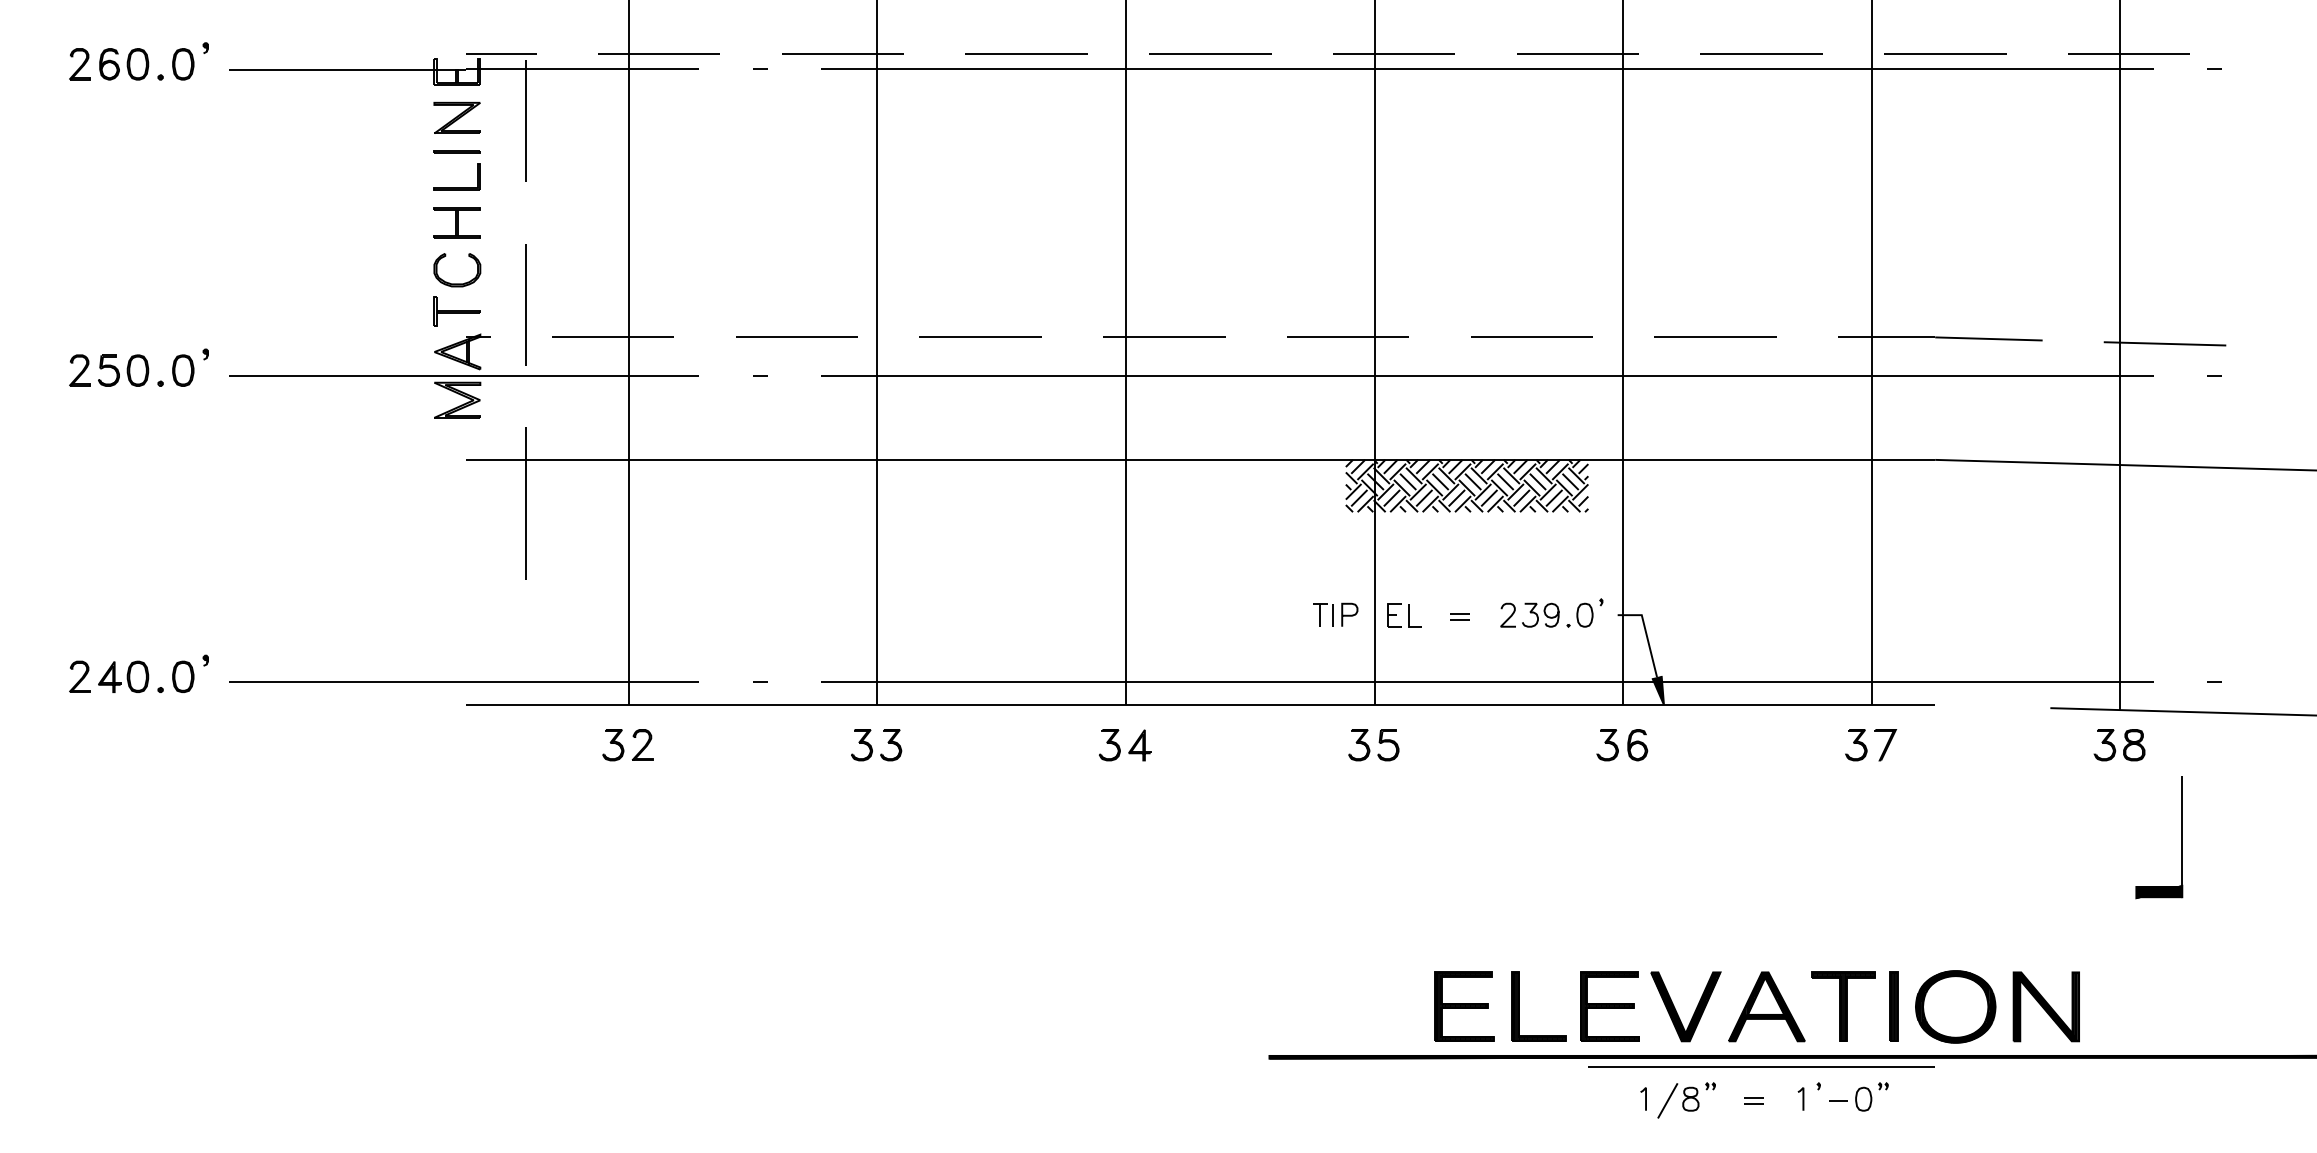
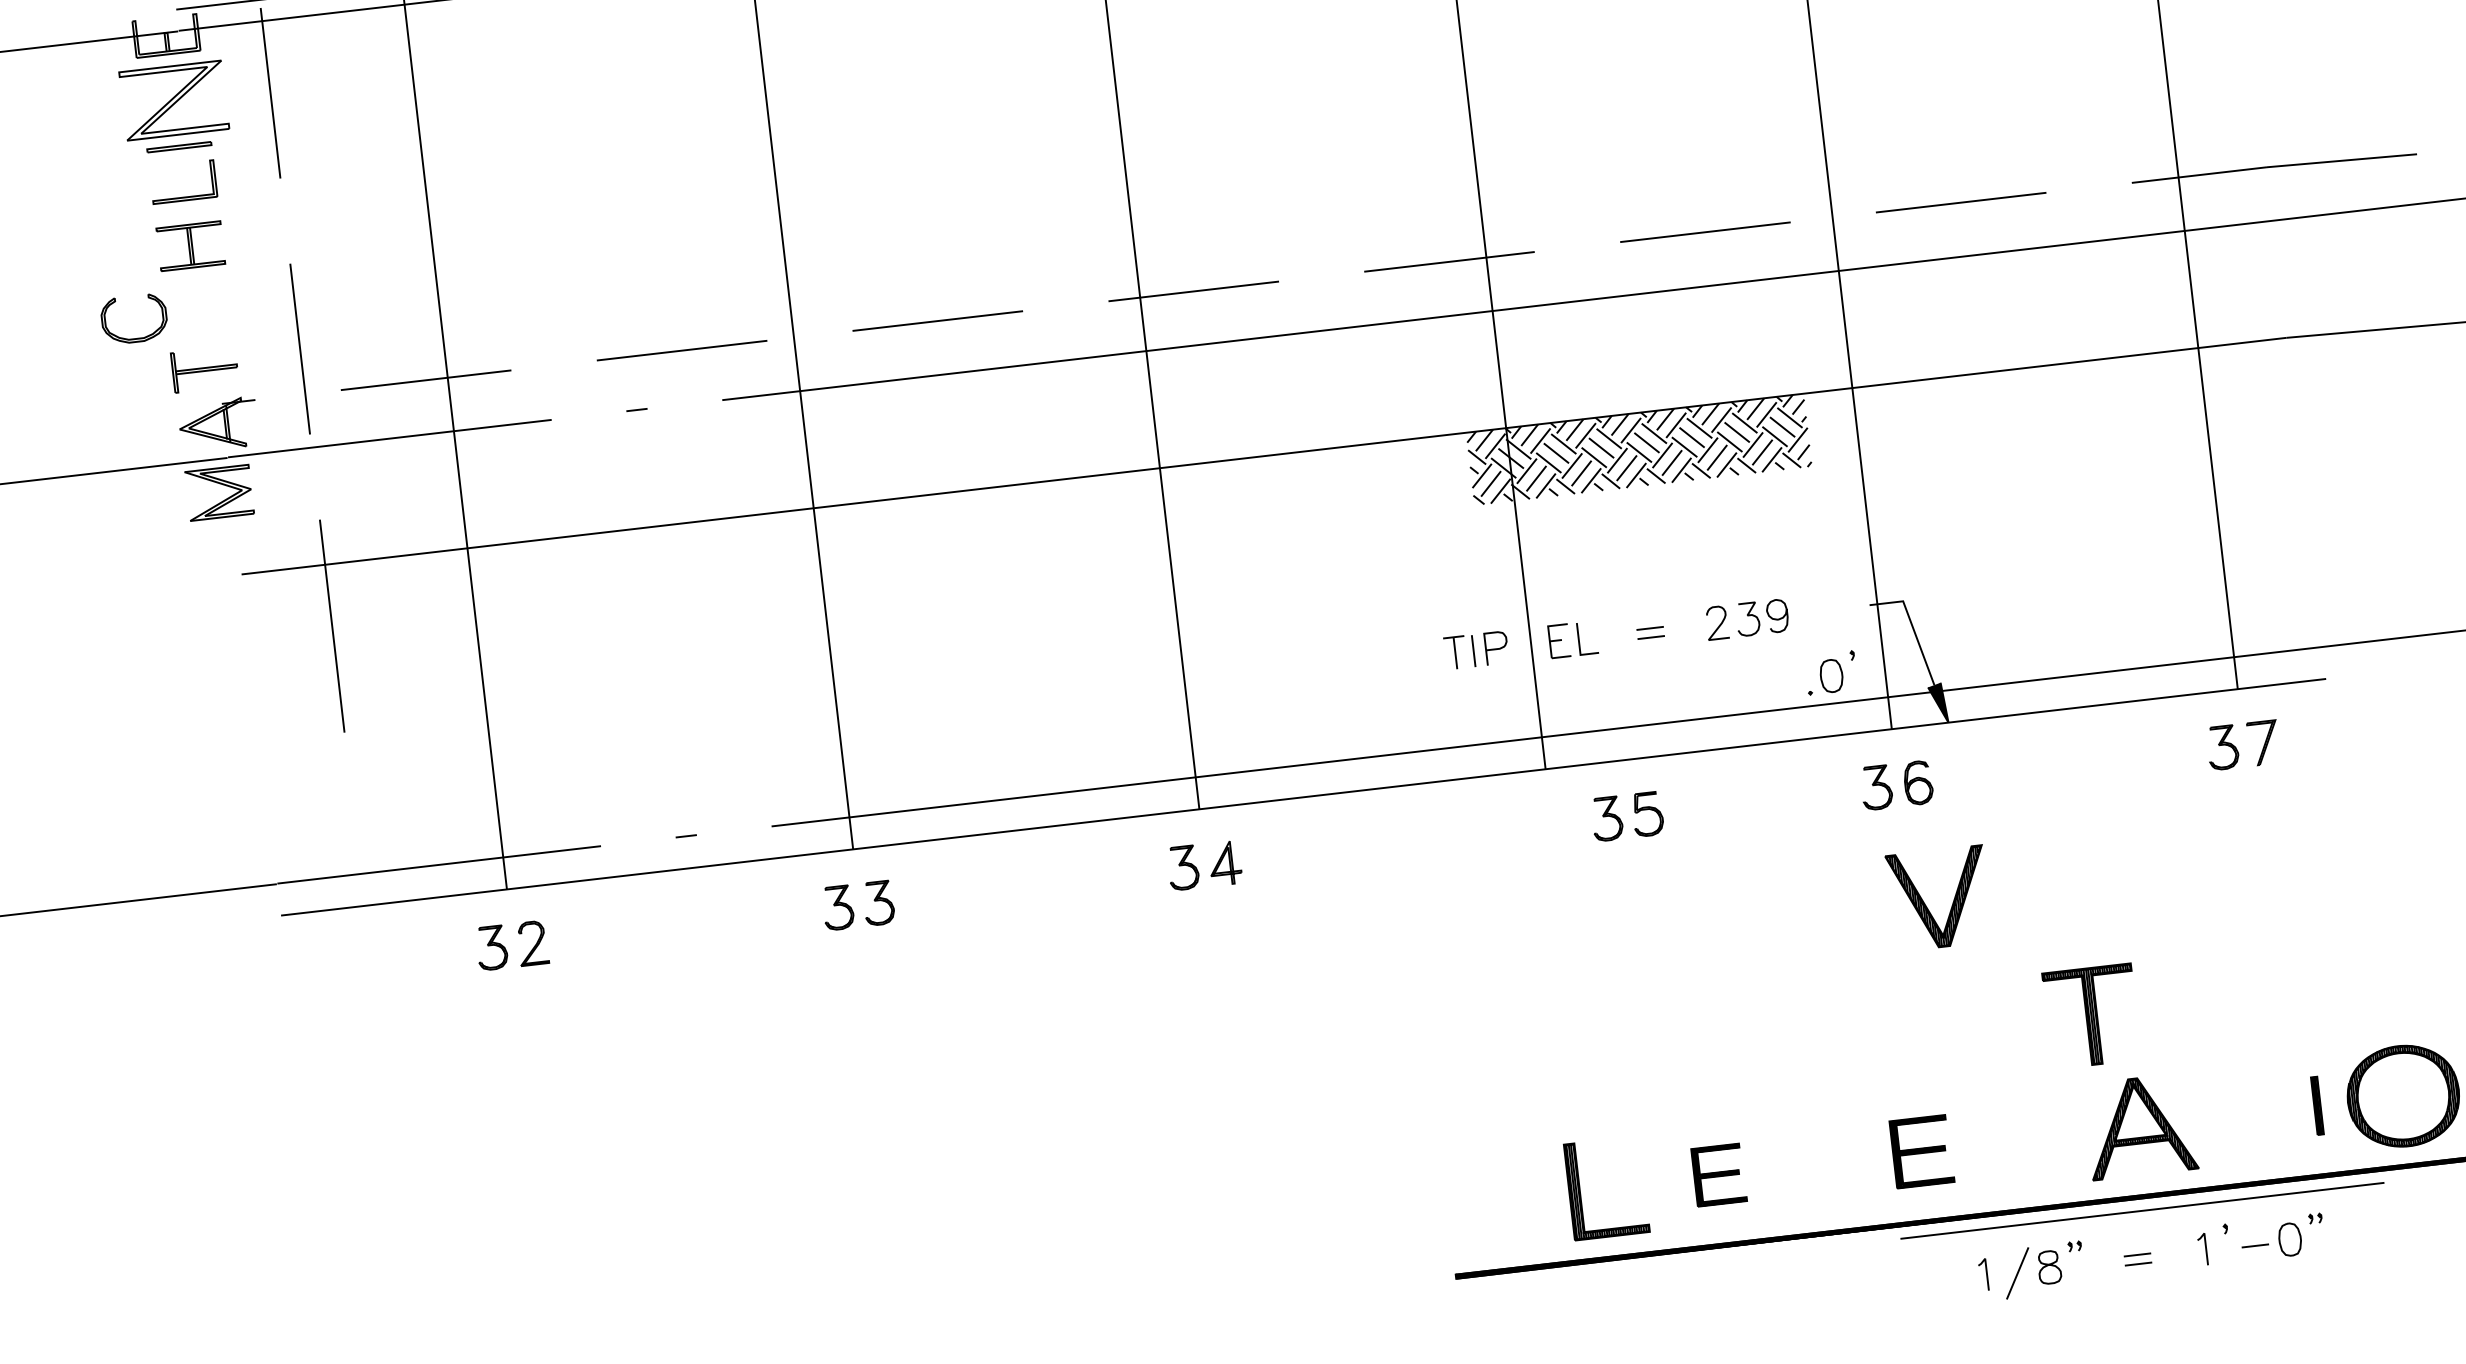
part: (456, 117) -> (172, 99), size x1.6
part: (457, 283) -> (136, 337), moved
part: (1584, 612) -> (1830, 672), moved
part: (1373, 745) -> (1627, 817), moved
part: (1464, 1006) -> (1719, 1174), size x0.6
part: (1519, 1006) -> (1580, 1190), moved
part: (1609, 1006) -> (1921, 1151), size x0.7
part: (1843, 1006) -> (2091, 1015), moved
part: (1893, 1006) -> (2316, 1105), size x0.6
part: (1676, 1010) -> (1926, 905), moved

